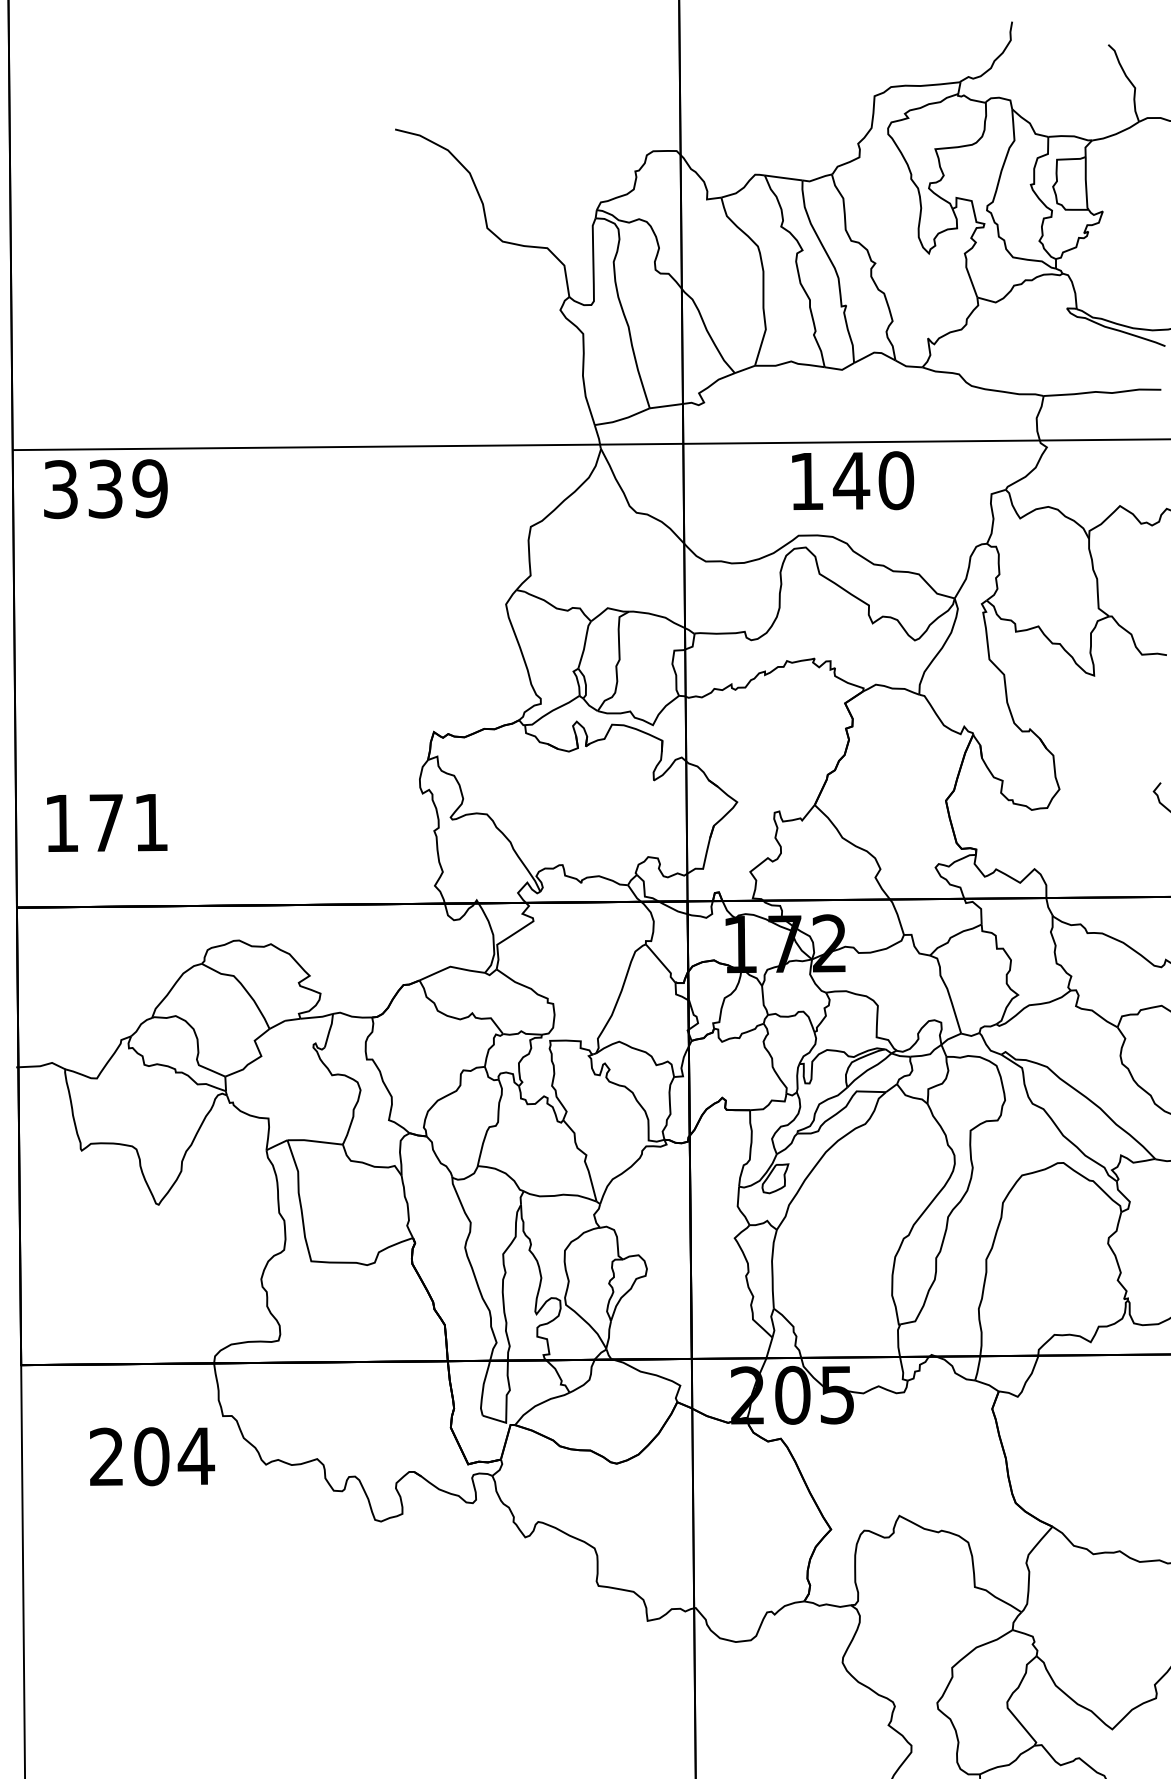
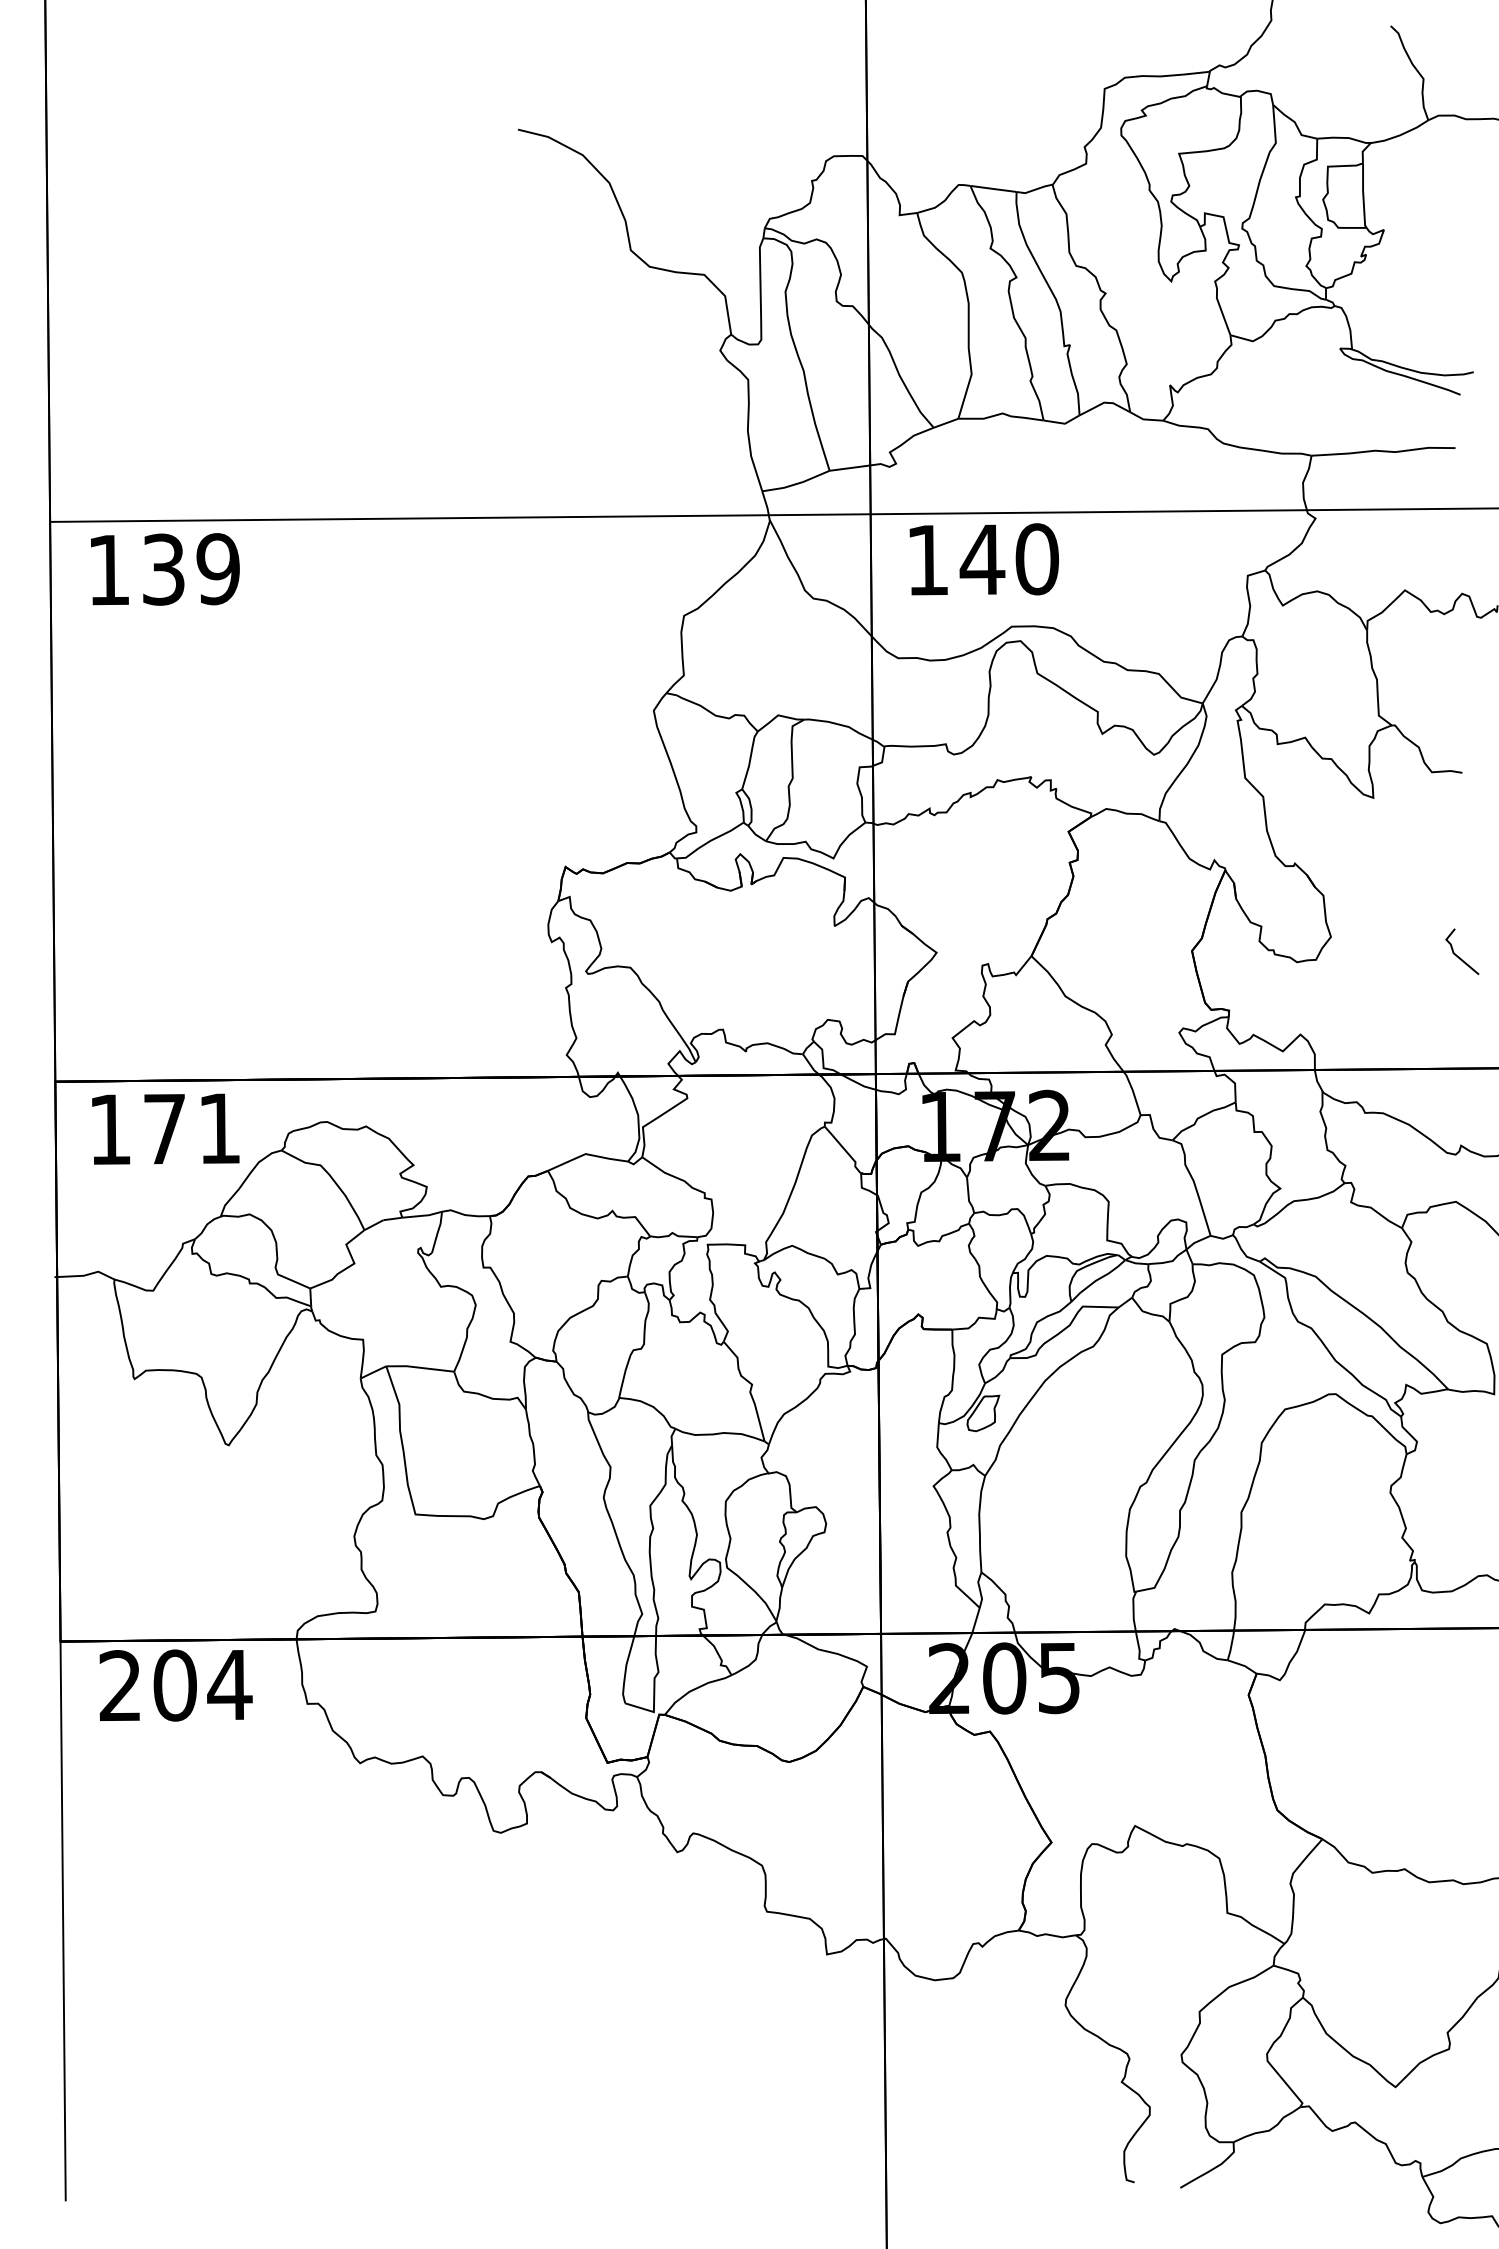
text: (852, 480) -> (983, 559), moved
text: (60, 489) -> (108, 570), 339 -> 139
text: (106, 822) -> (165, 1128), moved
text: (151, 1456) -> (175, 1685), moved

